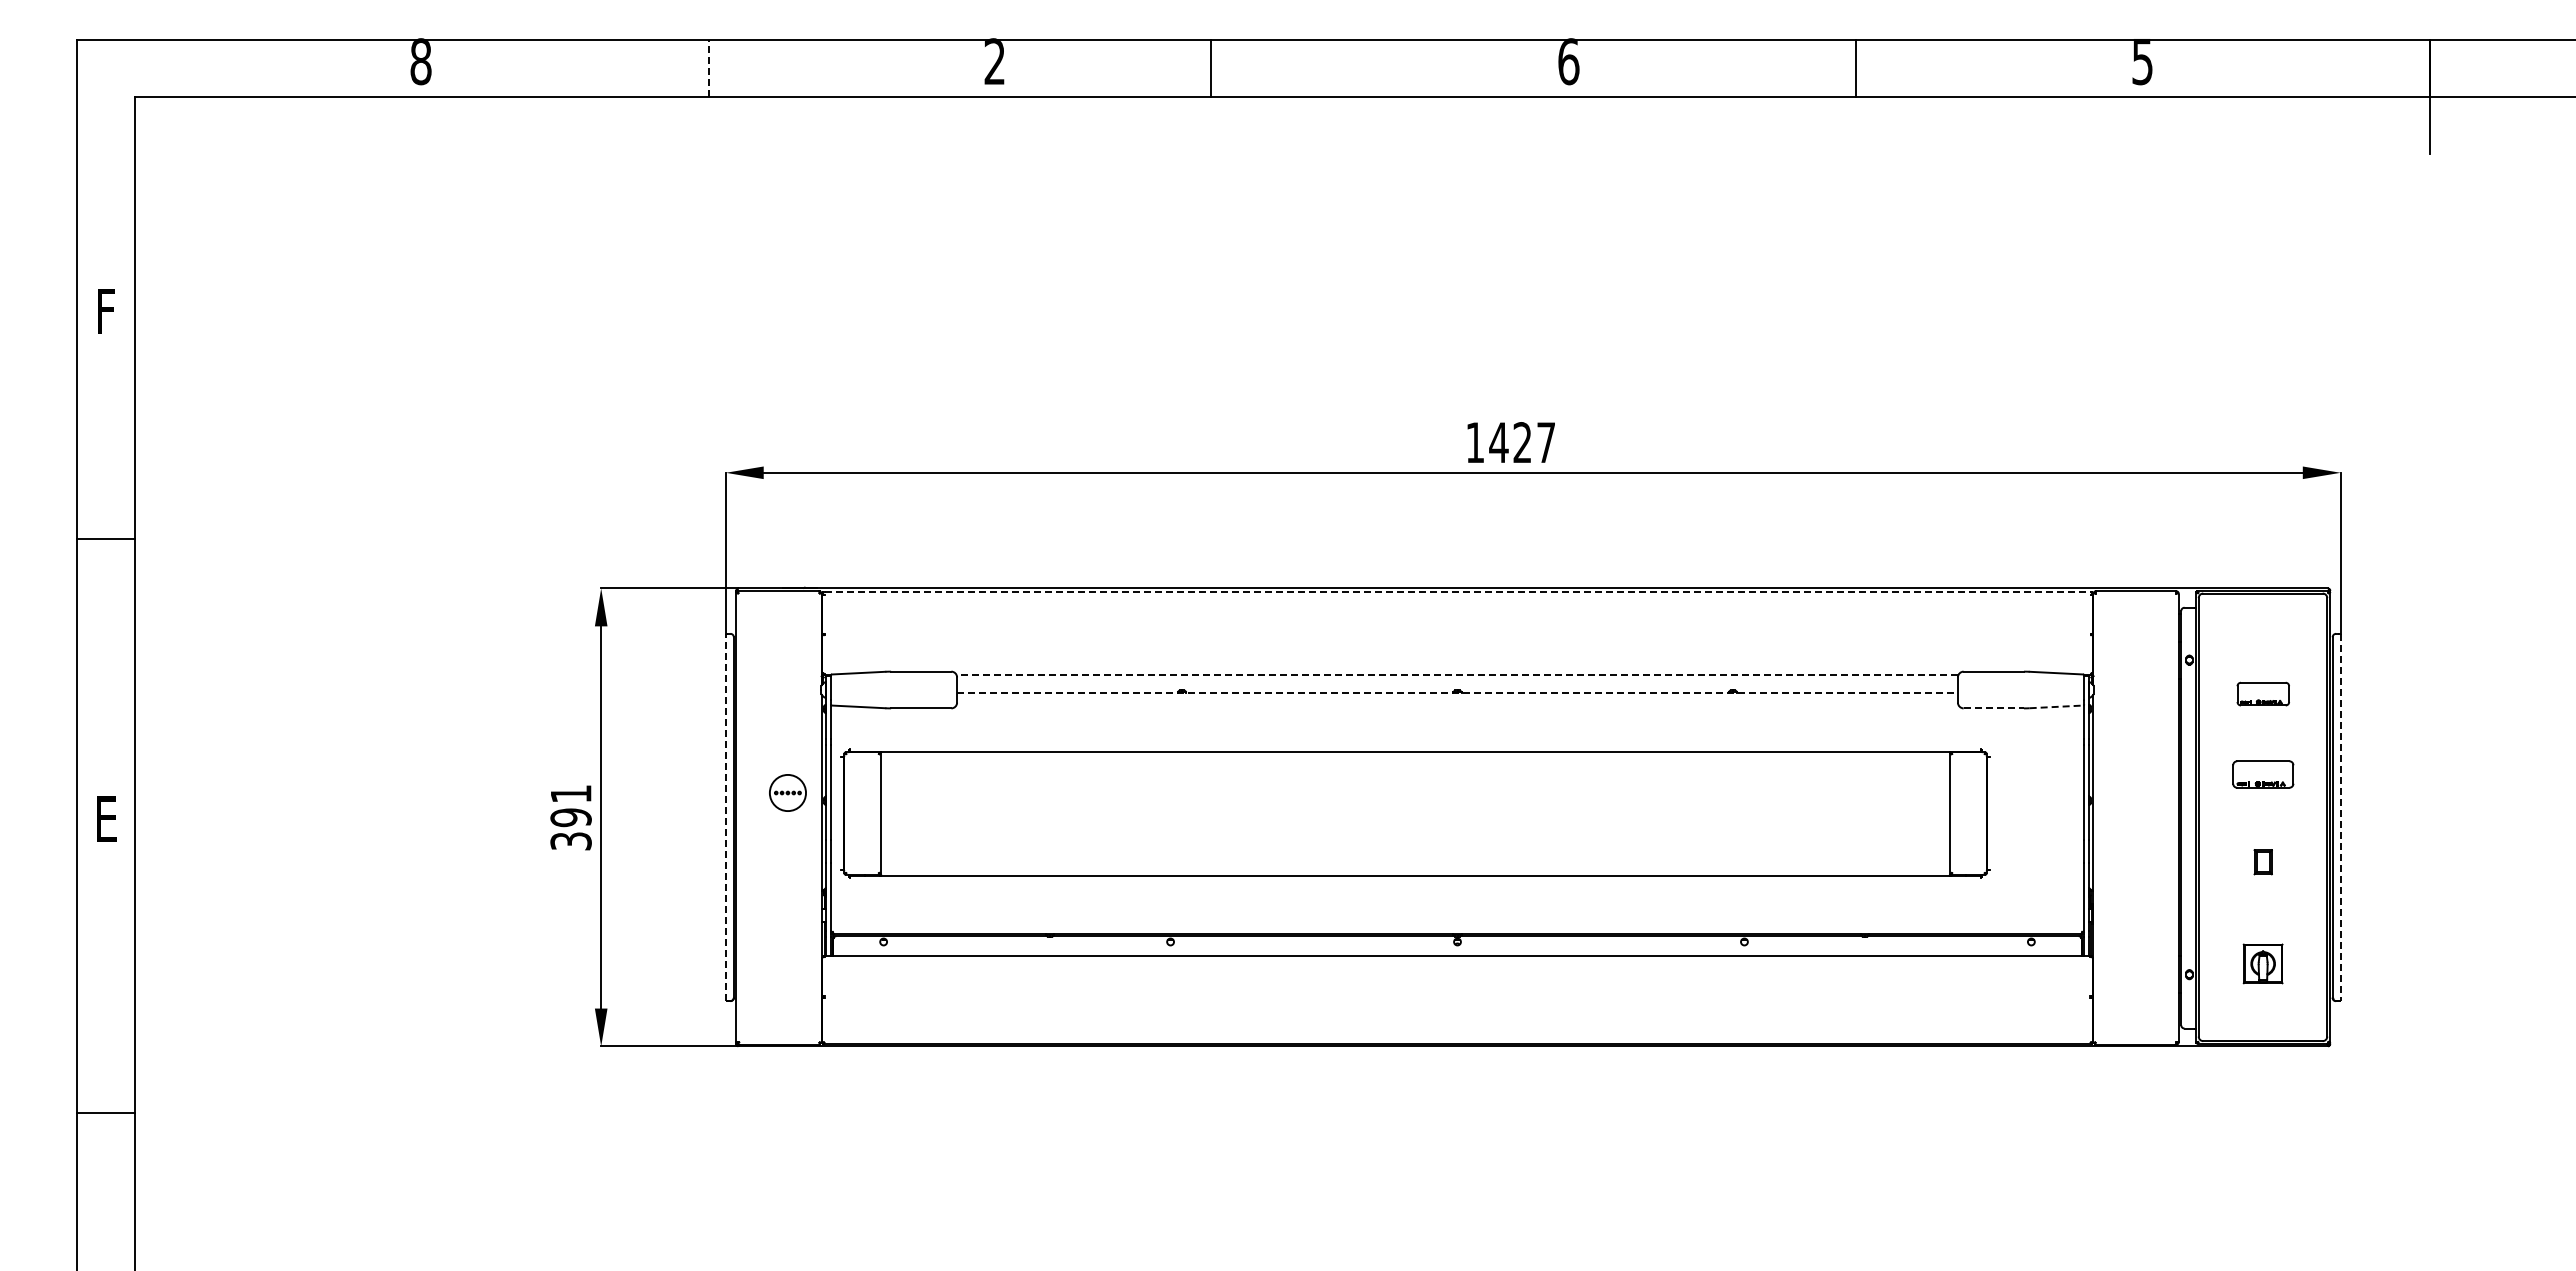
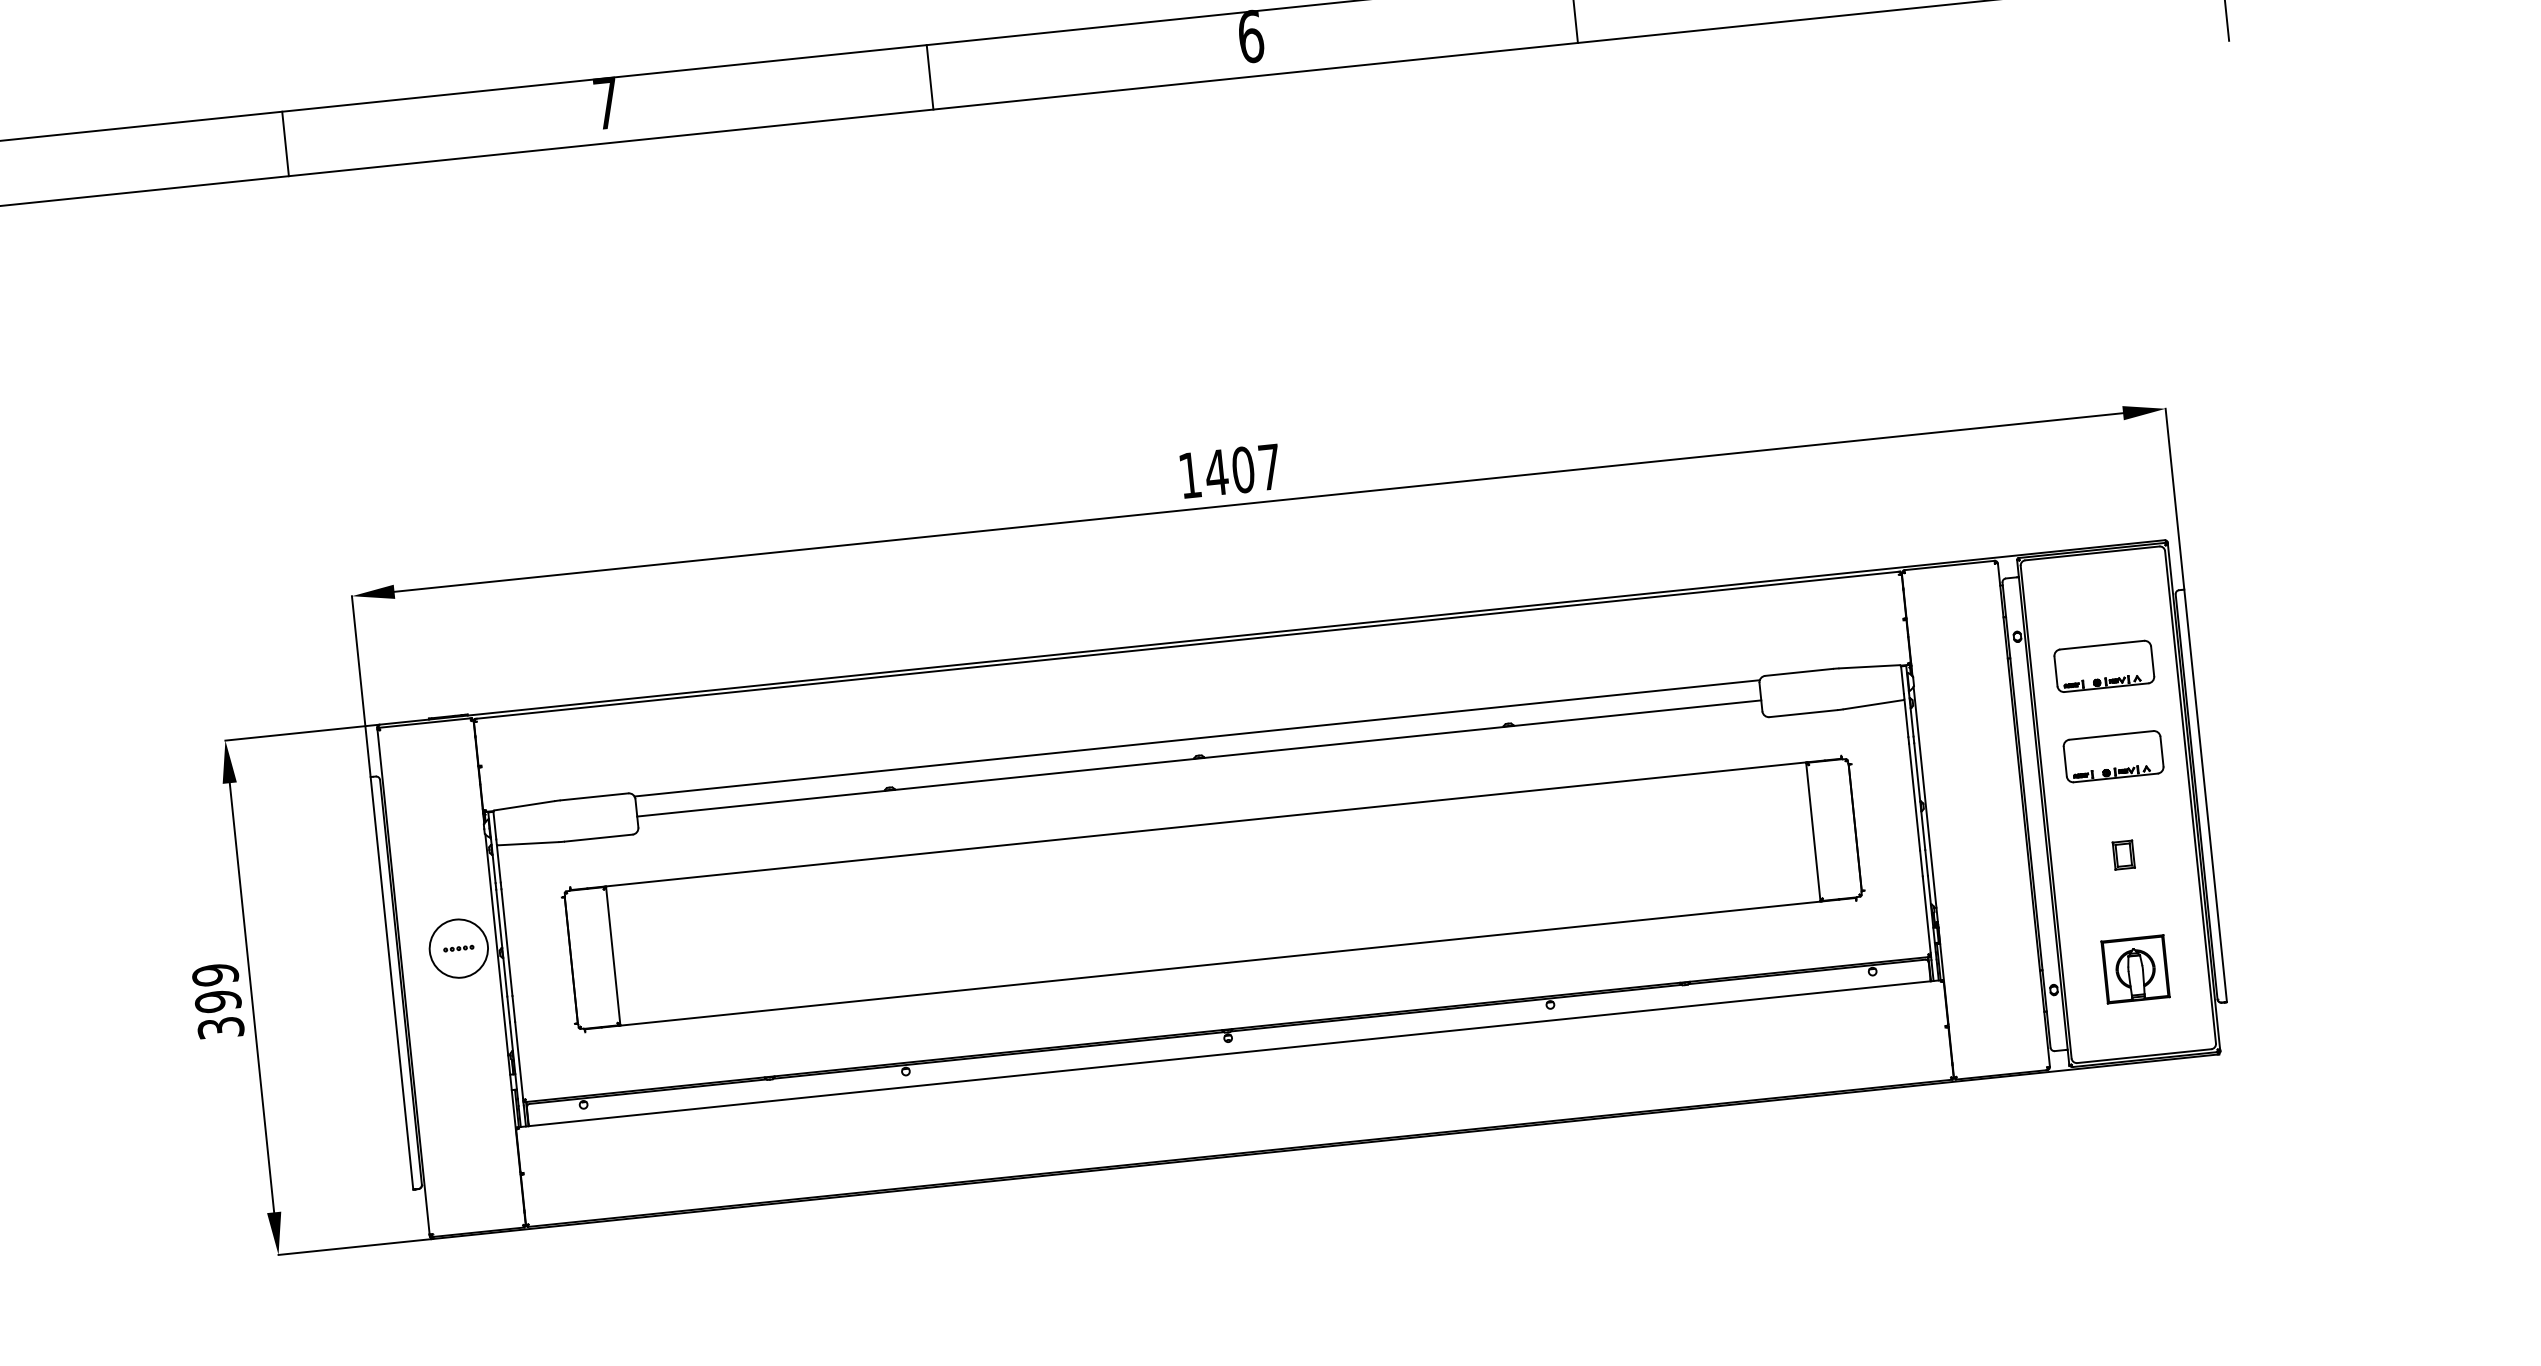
text: (994, 61) -> (605, 103), 2 -> 7
line: (708, 68) -> (285, 144), dashed -> solid
line: (1211, 68) -> (930, 77), moved
text: (1522, 442) -> (1243, 469), 1427 -> 1407
line: (1457, 592) -> (1187, 645), dashed -> solid
line: (1457, 674) -> (1197, 737), dashed -> solid
line: (1458, 692) -> (1200, 757), dashed -> solid
part: (2263, 693) -> (2104, 665), size x1.67
line: (2056, 706) -> (1873, 704), dashed -> solid
line: (1994, 708) -> (1804, 713), dashed -> solid
part: (2263, 774) -> (2113, 756), size x1.43
circle: (787, 792) -> (458, 948), size x1.43
text: (570, 793) -> (214, 974), 391 -> 399
part: (1415, 813) -> (1213, 893), moved
line: (725, 817) -> (391, 983), dashed -> solid
line: (2340, 817) -> (2205, 795), dashed -> solid
part: (2262, 963) -> (2134, 968), size x1.43

